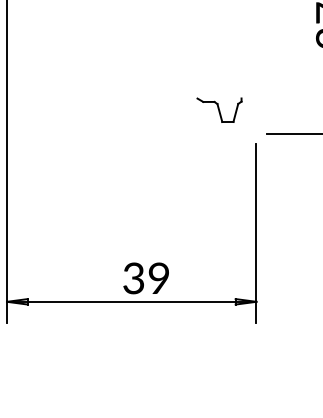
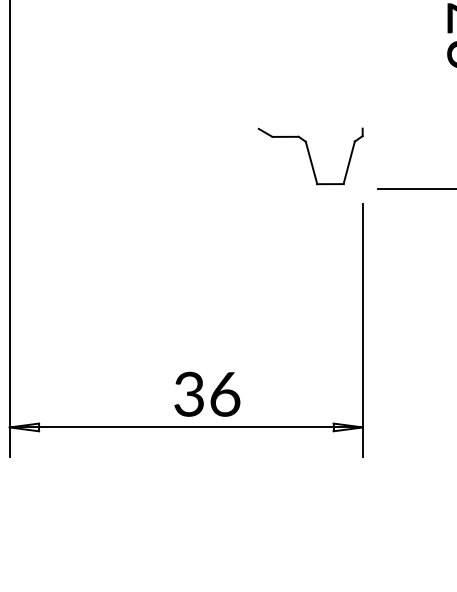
part: (219, 109) -> (310, 155), size x1.67
text: (158, 278) -> (224, 394), 39 -> 36

